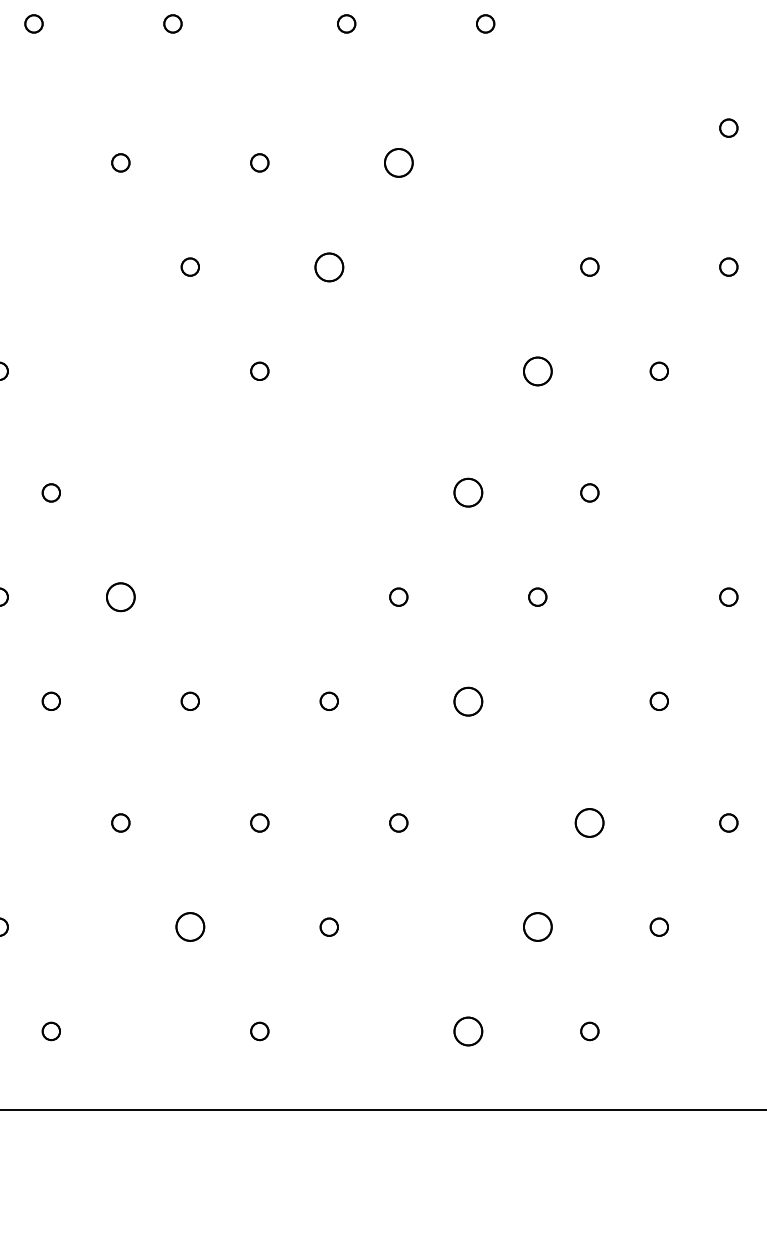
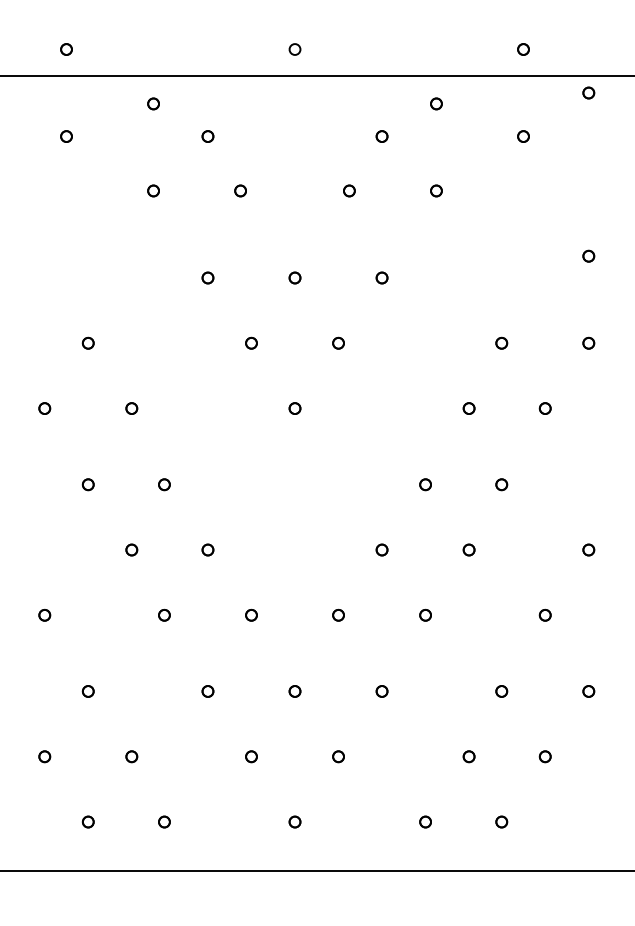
part: (397, 162) -> (381, 277), size x0.62
part: (329, 265) -> (338, 342), size x0.62
part: (536, 371) -> (468, 408), size x0.62
part: (468, 492) -> (425, 484), size x0.62
part: (120, 596) -> (207, 549), size x0.62
part: (468, 700) -> (425, 614), size x0.62
part: (589, 823) -> (501, 691), size x0.62
part: (190, 926) -> (251, 756), size x0.62
part: (536, 926) -> (468, 756), size x0.62
part: (468, 1030) -> (425, 821), size x0.62

